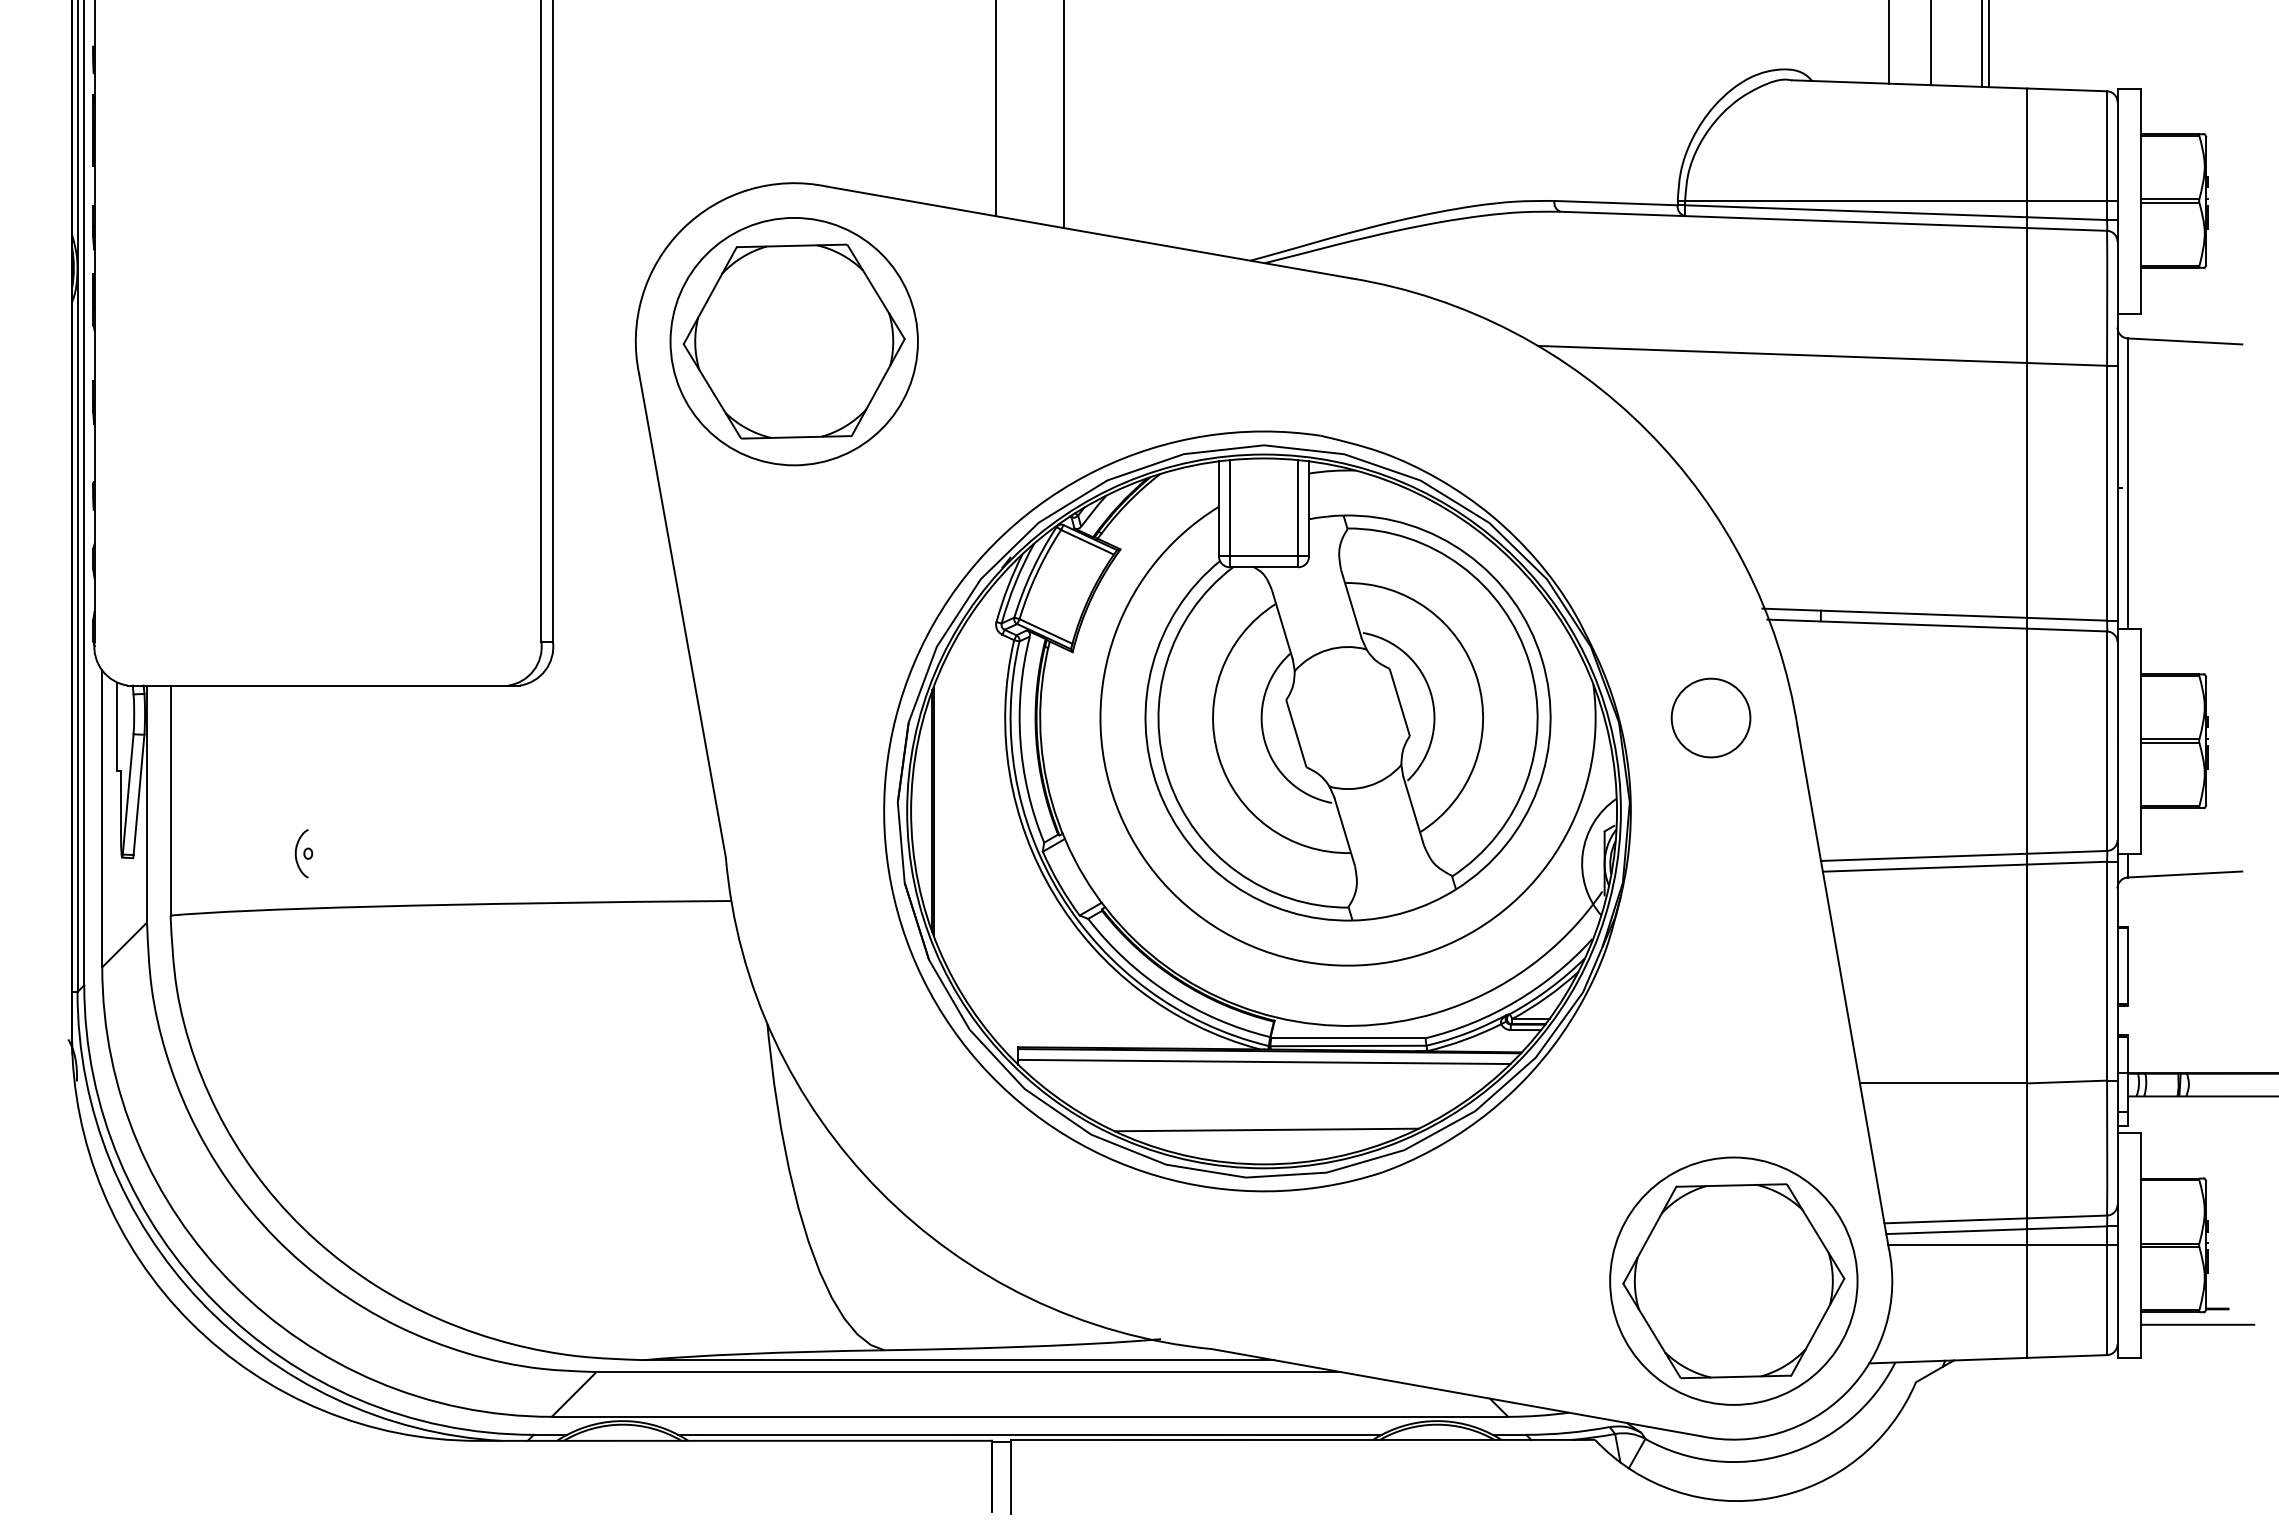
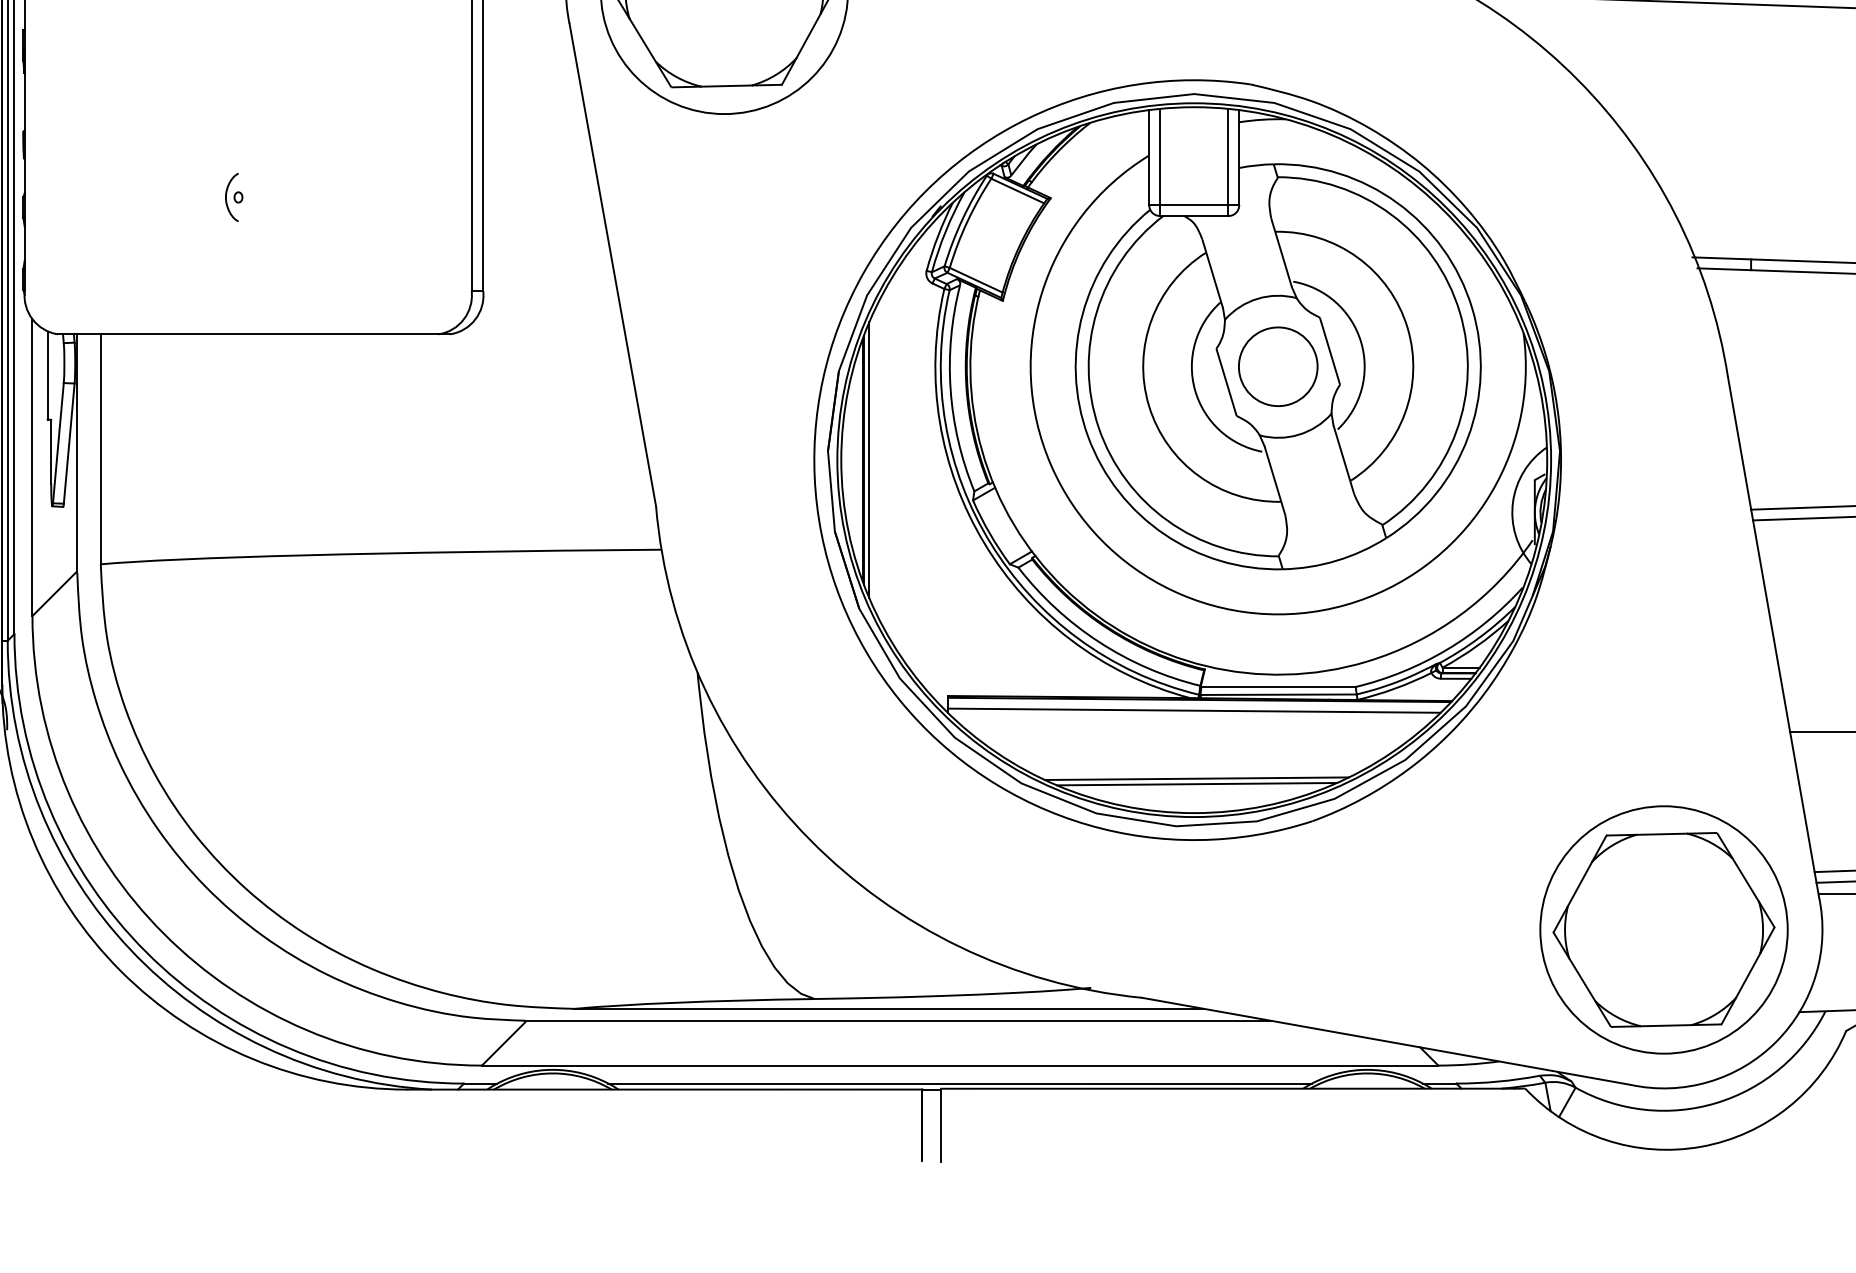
circle: (1710, 717) -> (1277, 366), moved
line: (939, 811) -> (869, 460), added
part: (303, 853) -> (233, 197), moved
line: (1266, 1135) -> (1196, 784), added

